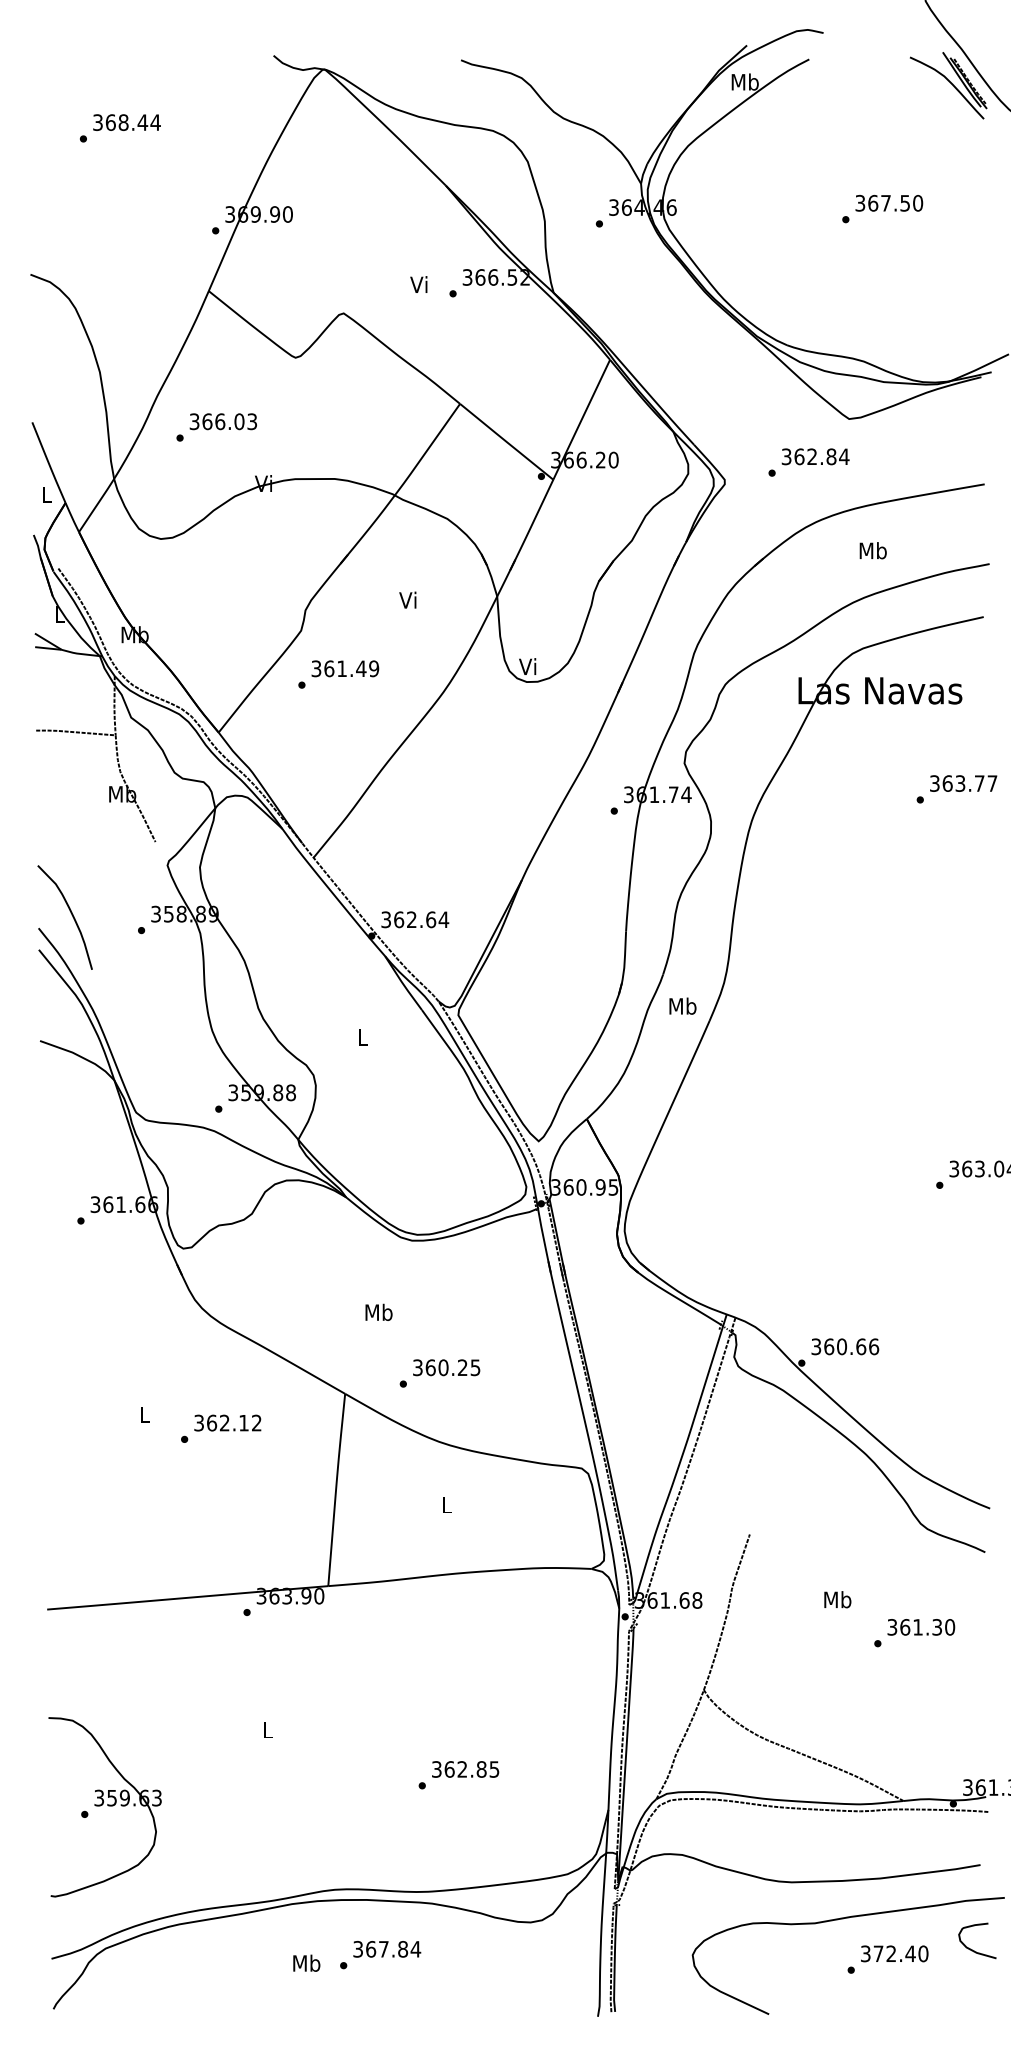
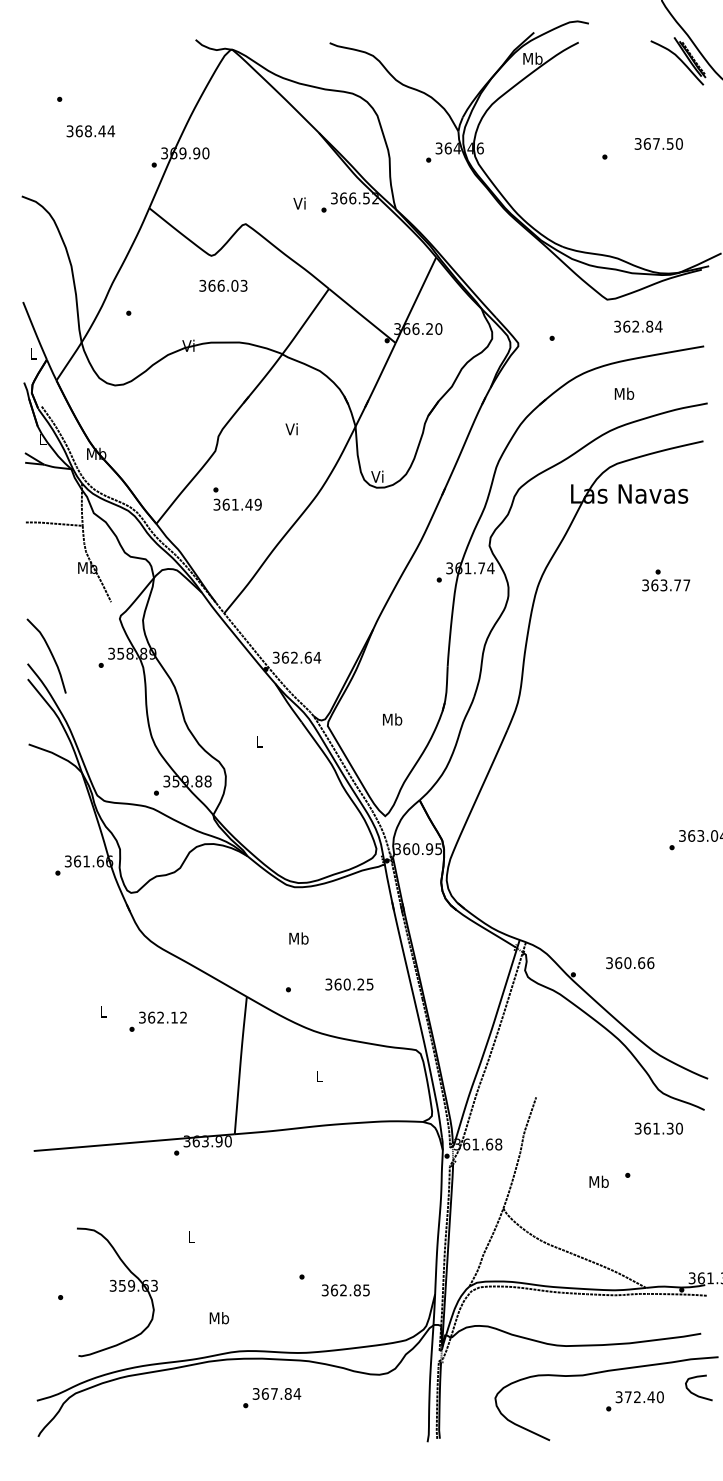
text: (126, 122) -> (90, 131), moved
text: (889, 203) -> (658, 144), moved
text: (222, 421) -> (222, 285), moved
text: (815, 456) -> (638, 326), moved
text: (345, 668) -> (237, 504), moved
text: (963, 783) -> (666, 585), moved
text: (682, 1005) -> (392, 719), moved
text: (378, 1311) -> (298, 937), moved
text: (845, 1346) -> (630, 962), moved
text: (446, 1367) -> (349, 984), moved
text: (837, 1599) -> (598, 1181), moved
text: (921, 1627) -> (658, 1128), moved
text: (465, 1769) -> (345, 1290), moved
part: (104, 1807) -> (116, 1292), moved
text: (306, 1962) -> (219, 1317), moved

